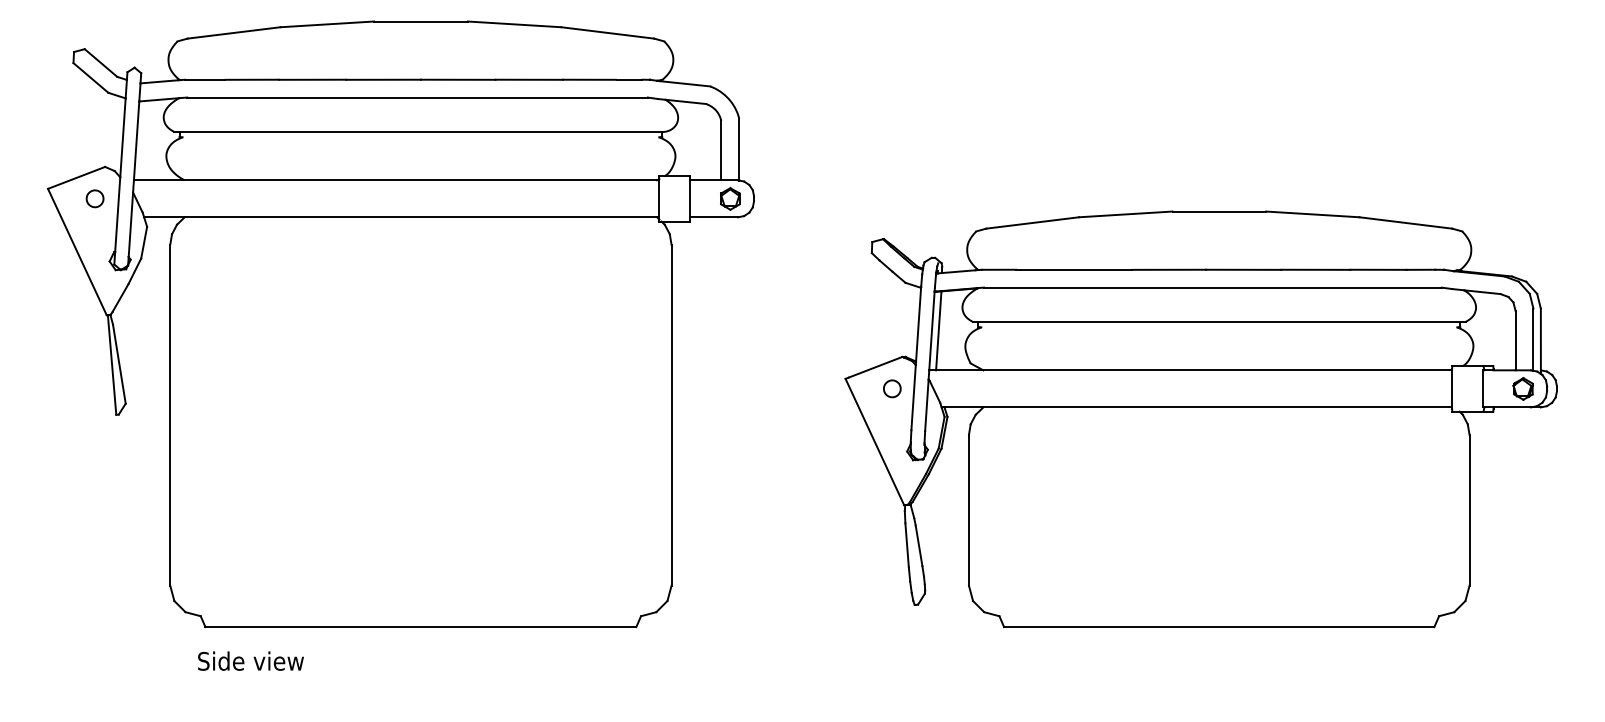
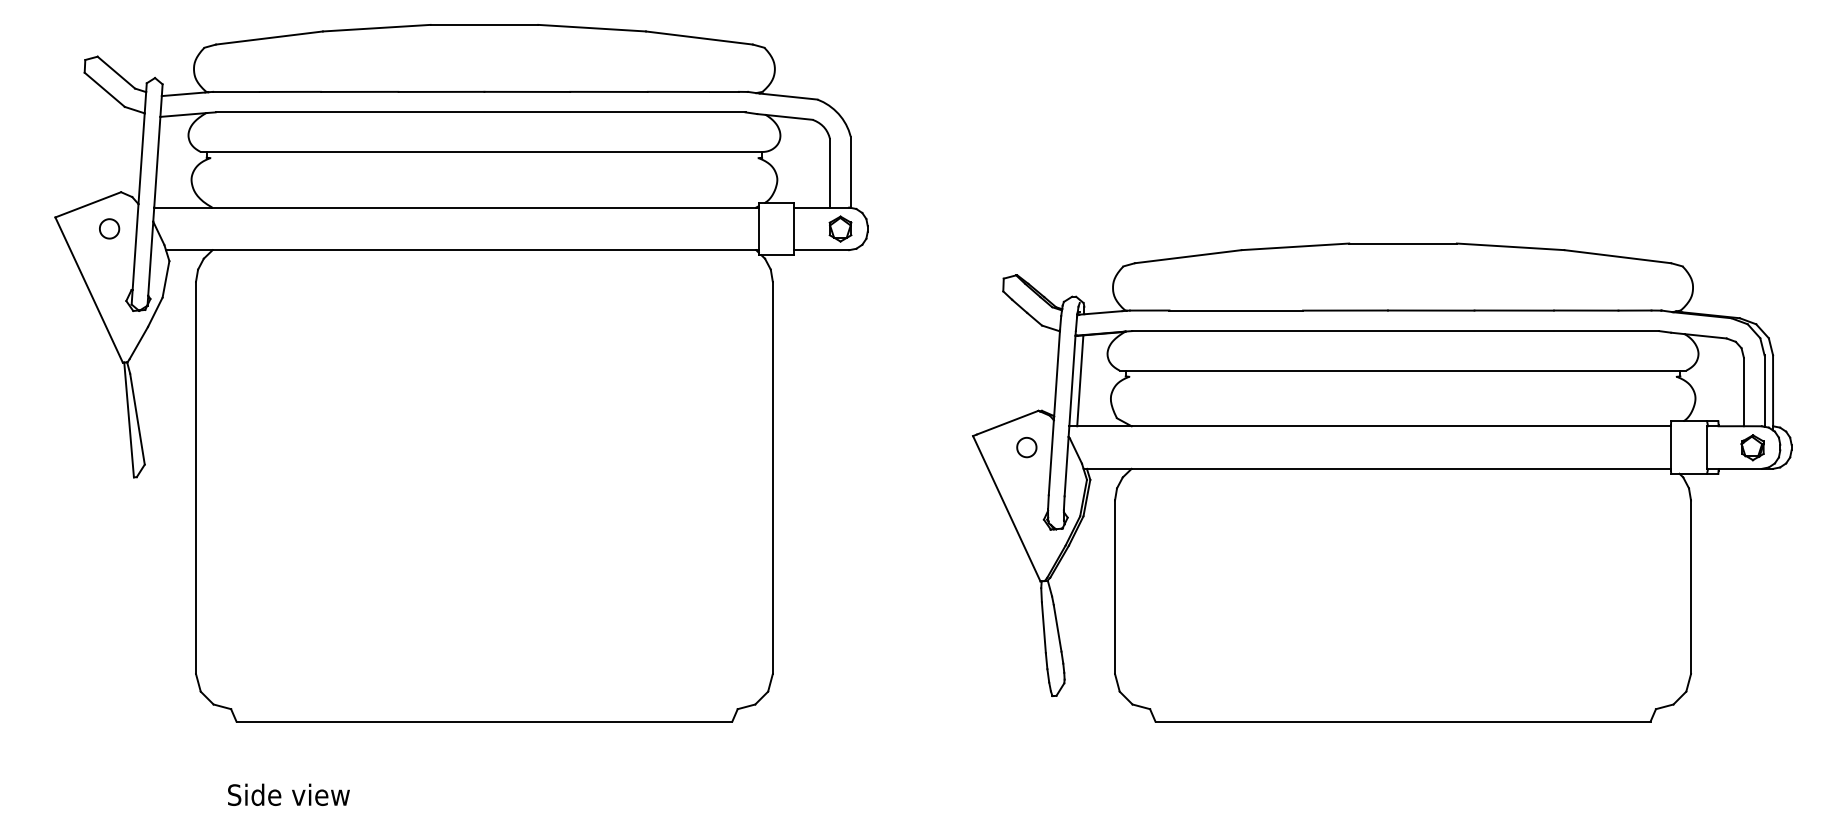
text: (250, 660) -> (288, 794), moved

